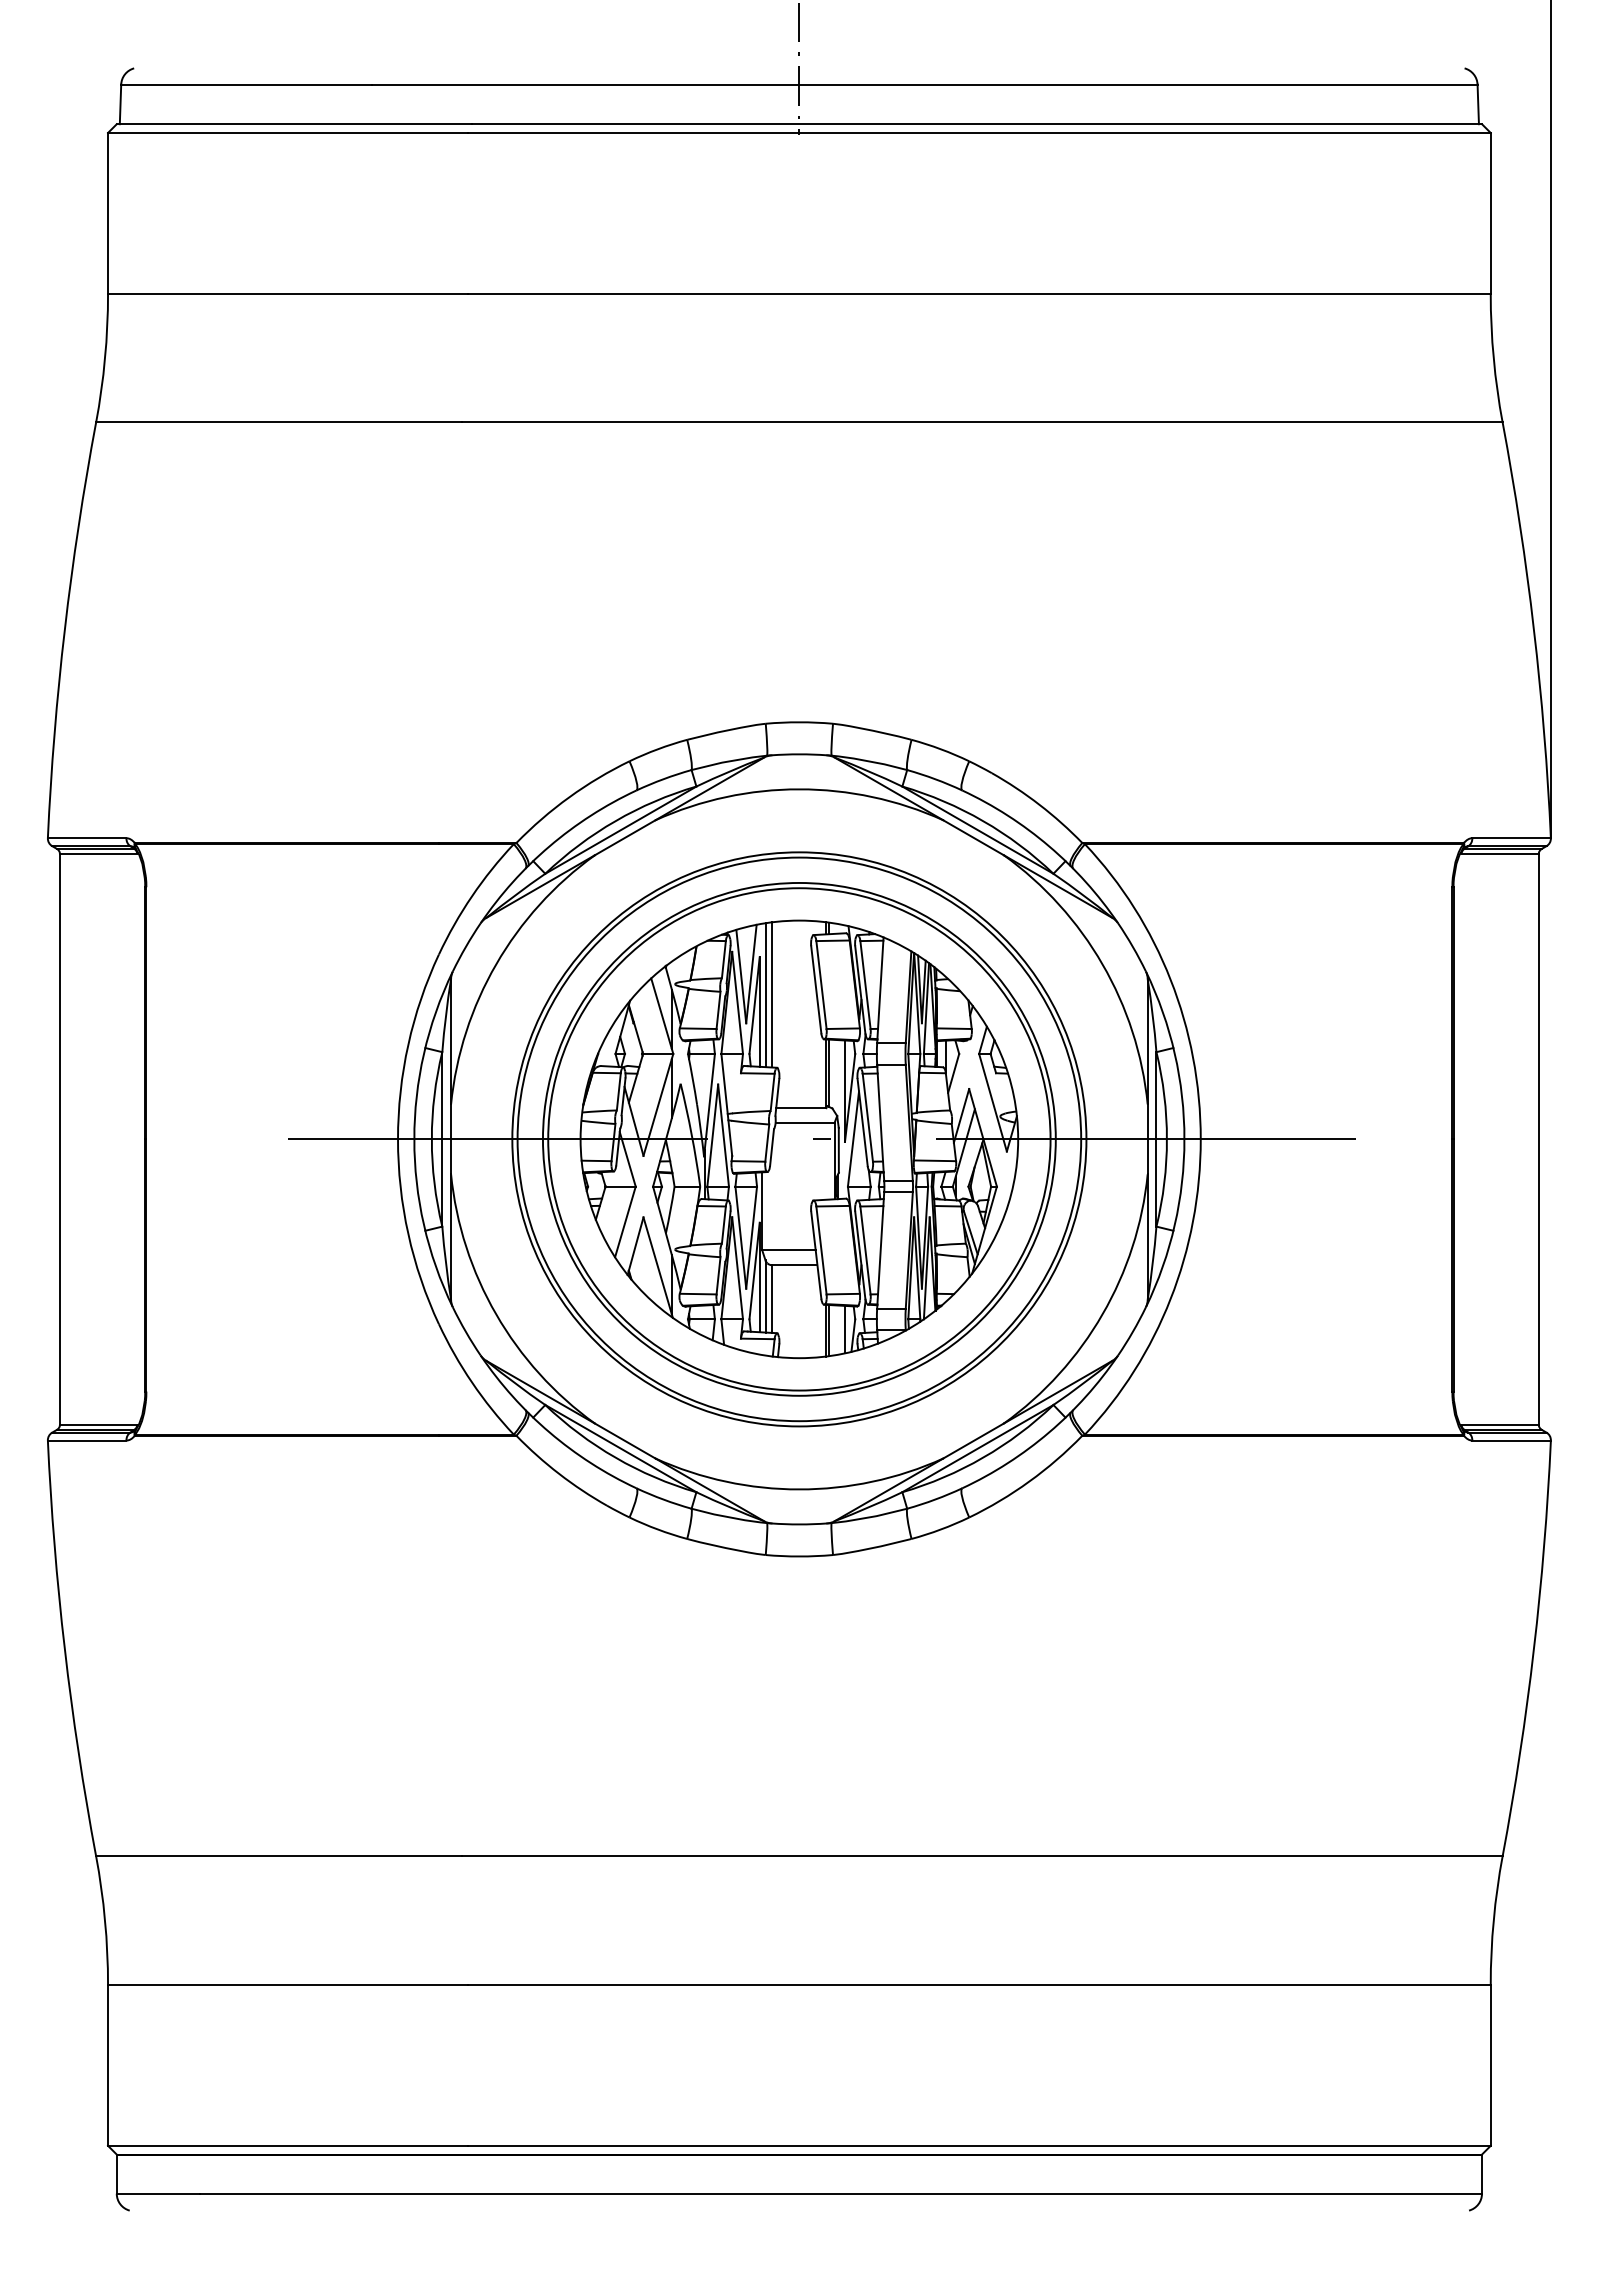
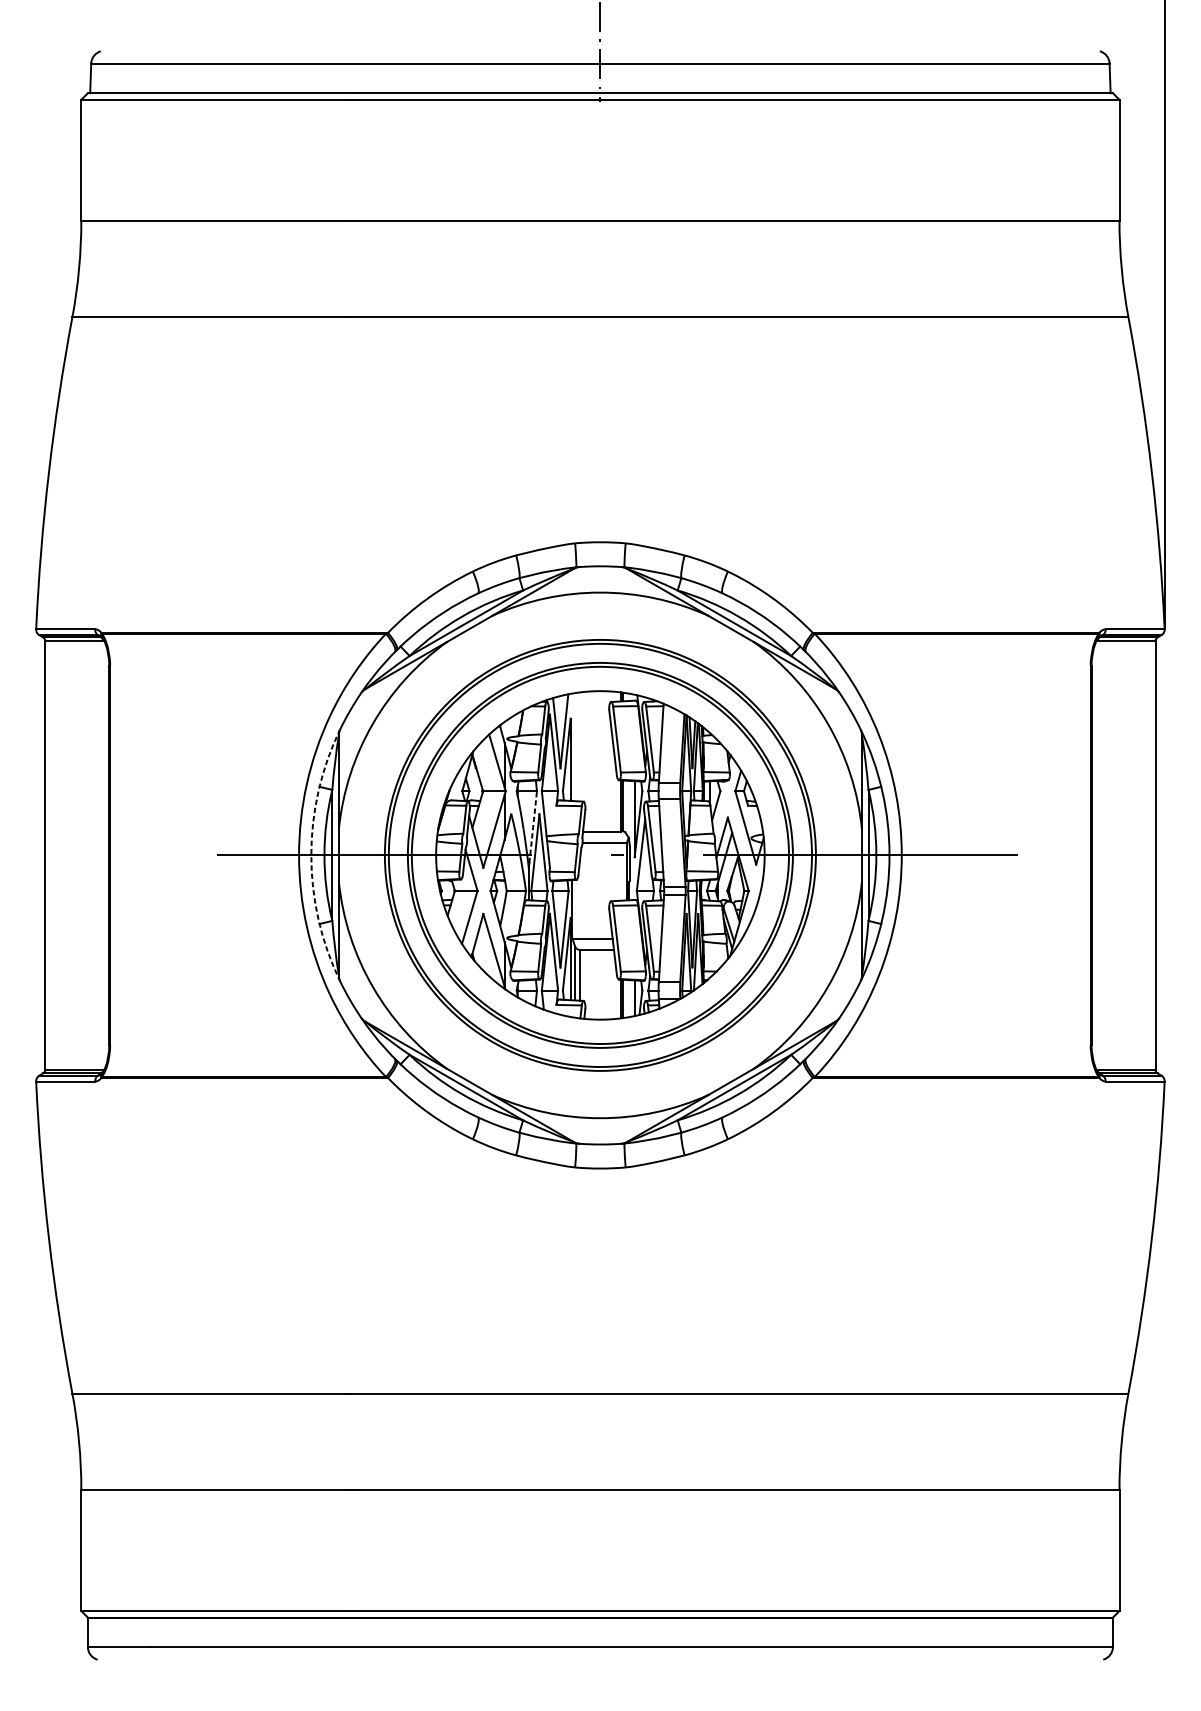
line: (771, 994) -> (579, 746), removed
line: (765, 995) -> (574, 747), removed
line: (709, 1101) -> (532, 826), solid -> dashed
arc: (414, 1139) -> (311, 855), solid -> dashed

